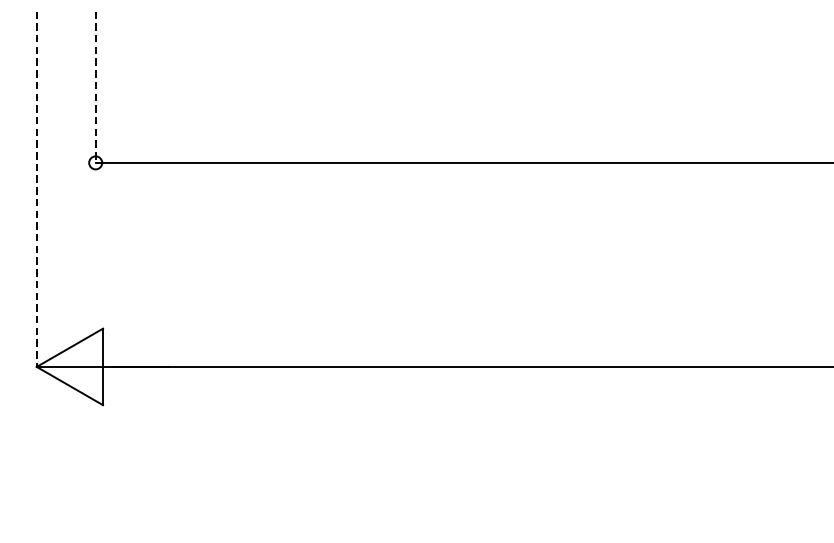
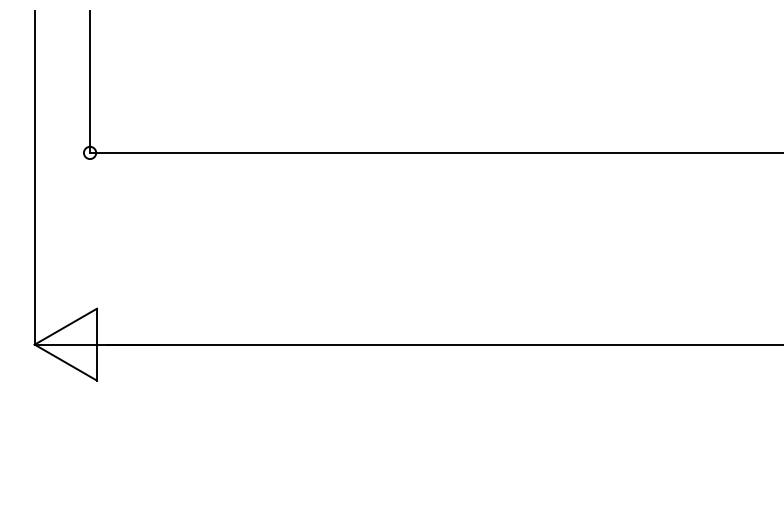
line: (96, 87) -> (90, 82), dashed -> solid
line: (36, 190) -> (34, 178), dashed -> solid

